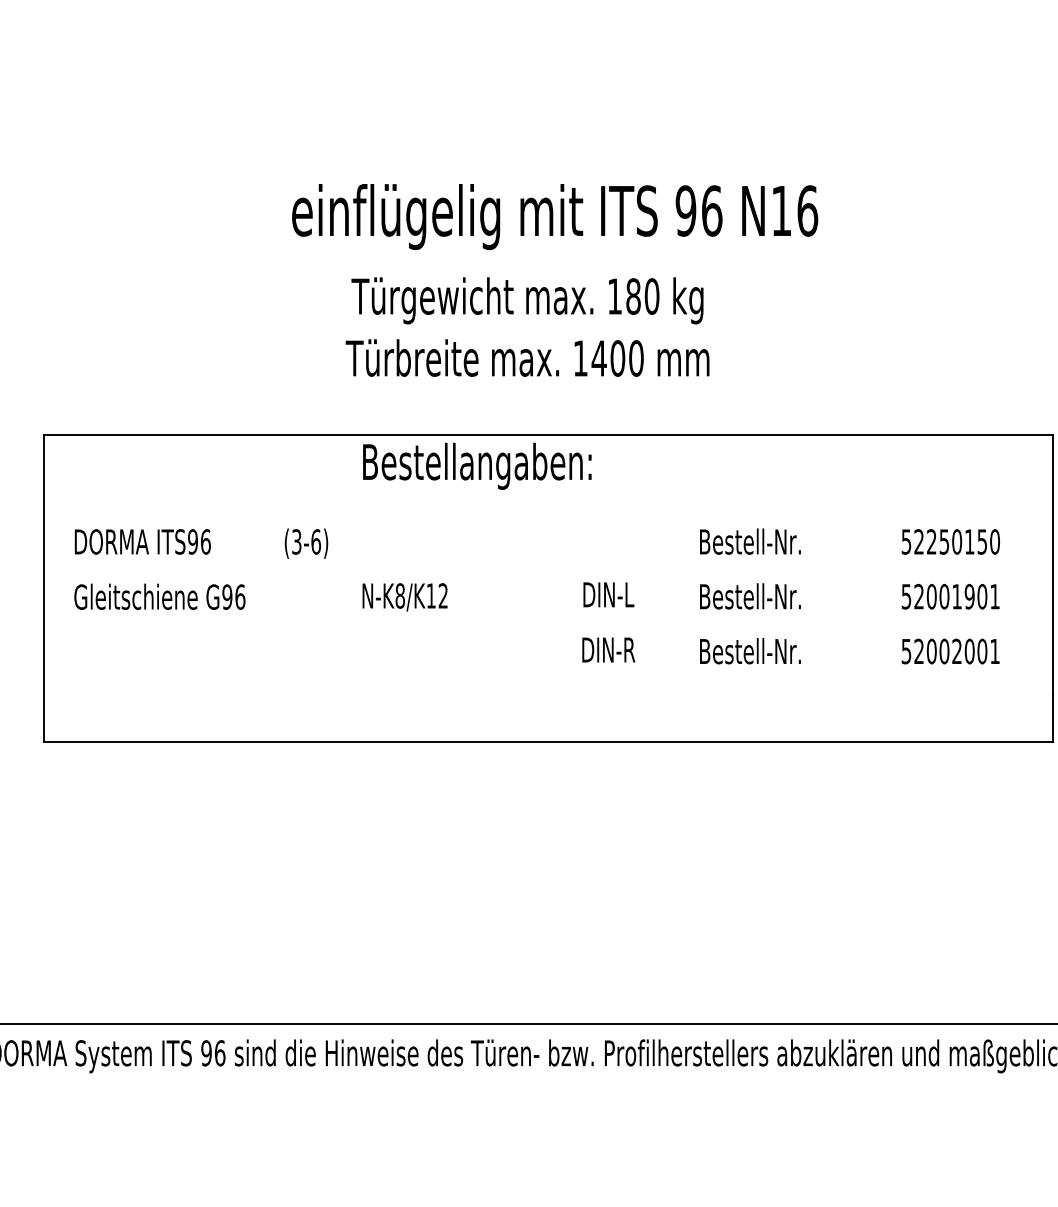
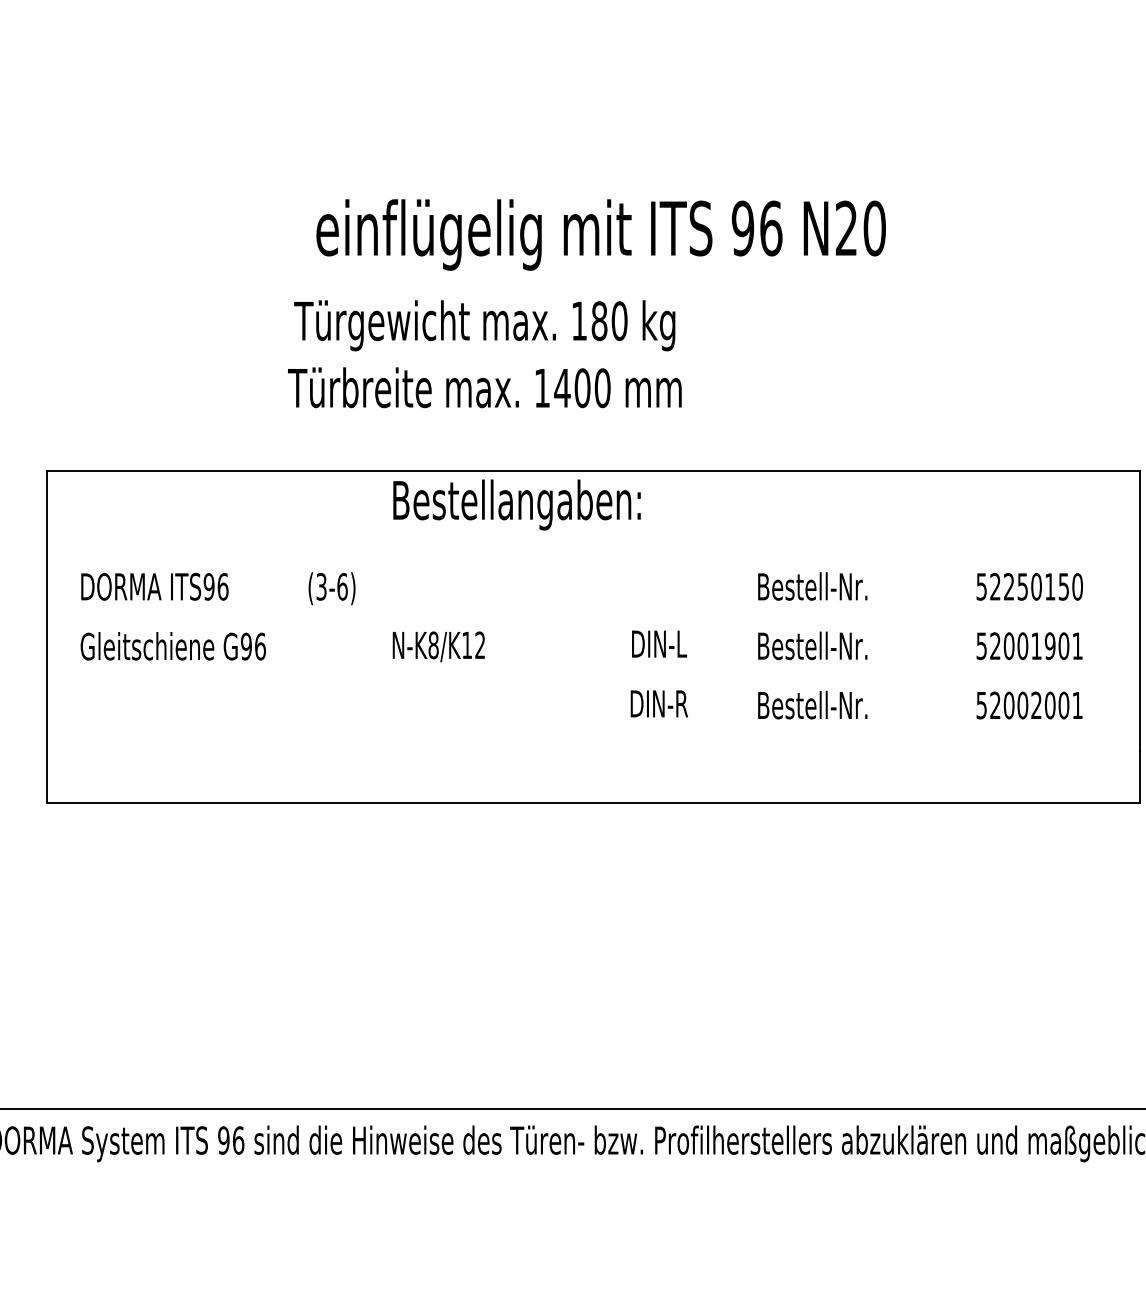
text: (794, 210) -> (860, 227), N16 -> N20
text: (527, 326) -> (484, 353), moved

